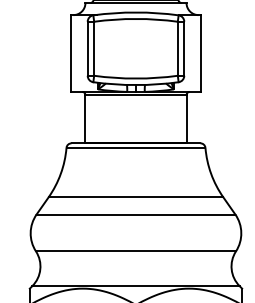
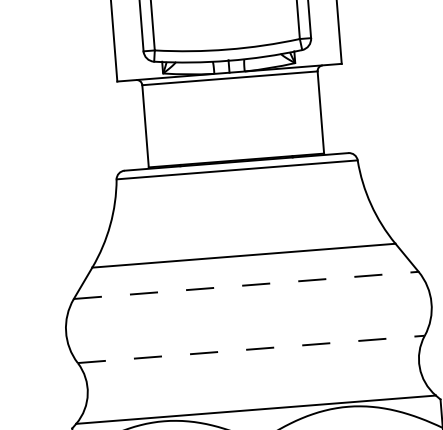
line: (136, 214) -> (247, 285), solid -> dashed
line: (136, 251) -> (252, 349), solid -> dashed

